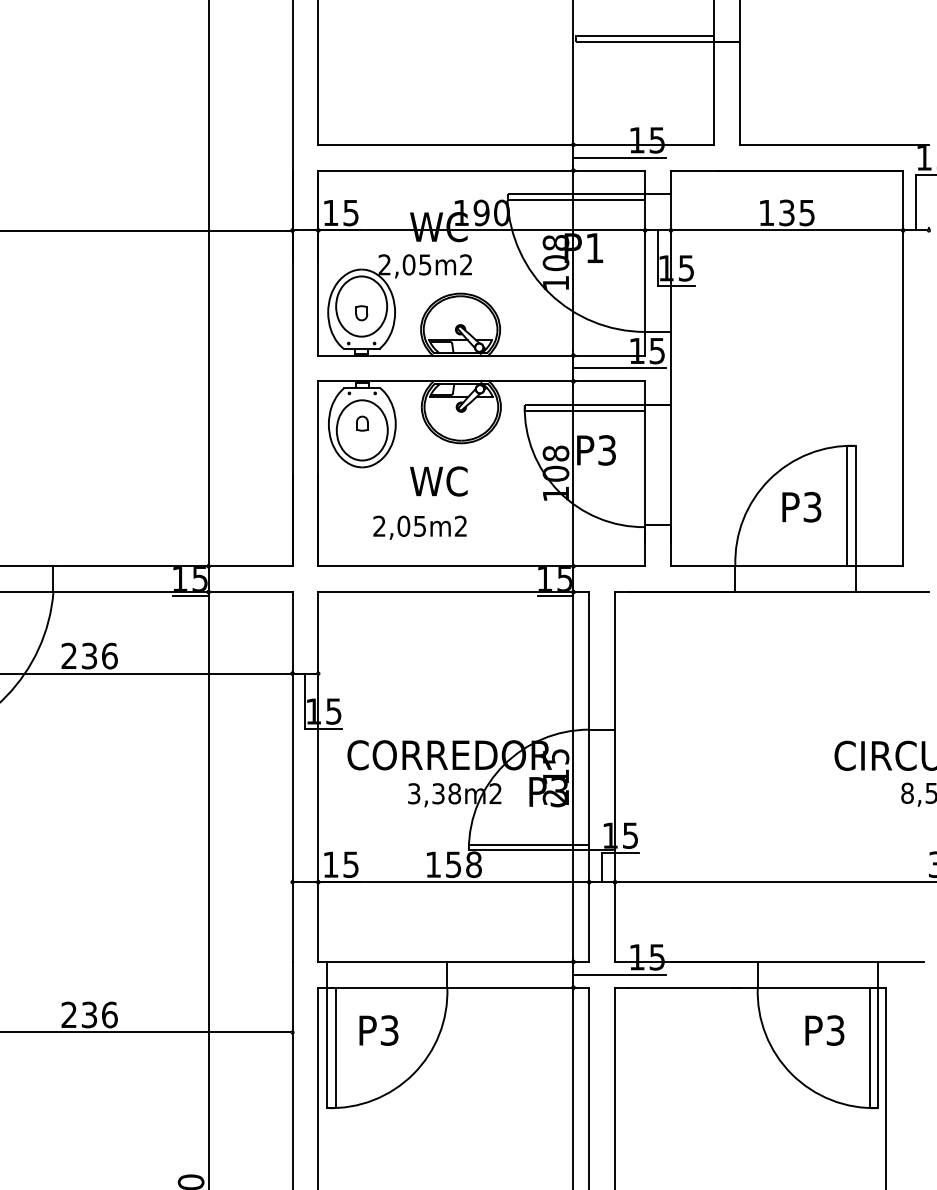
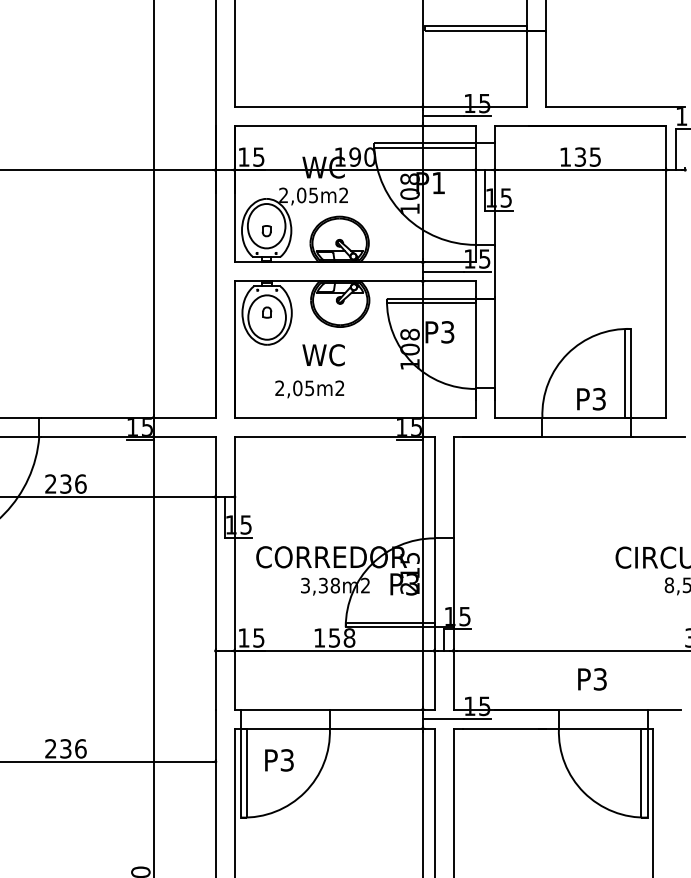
text: (801, 507) -> (591, 399), moved
text: (824, 1030) -> (592, 679), moved

